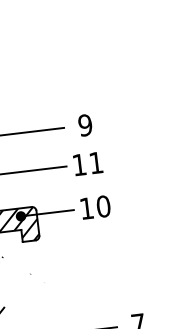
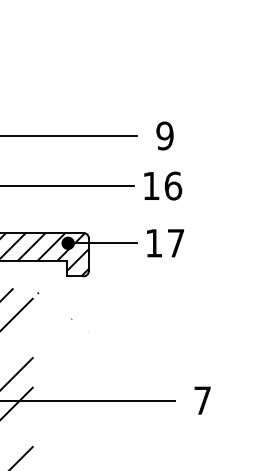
text: (96, 162) -> (173, 185), 11 -> 16
text: (103, 205) -> (175, 242), 10 -> 17

